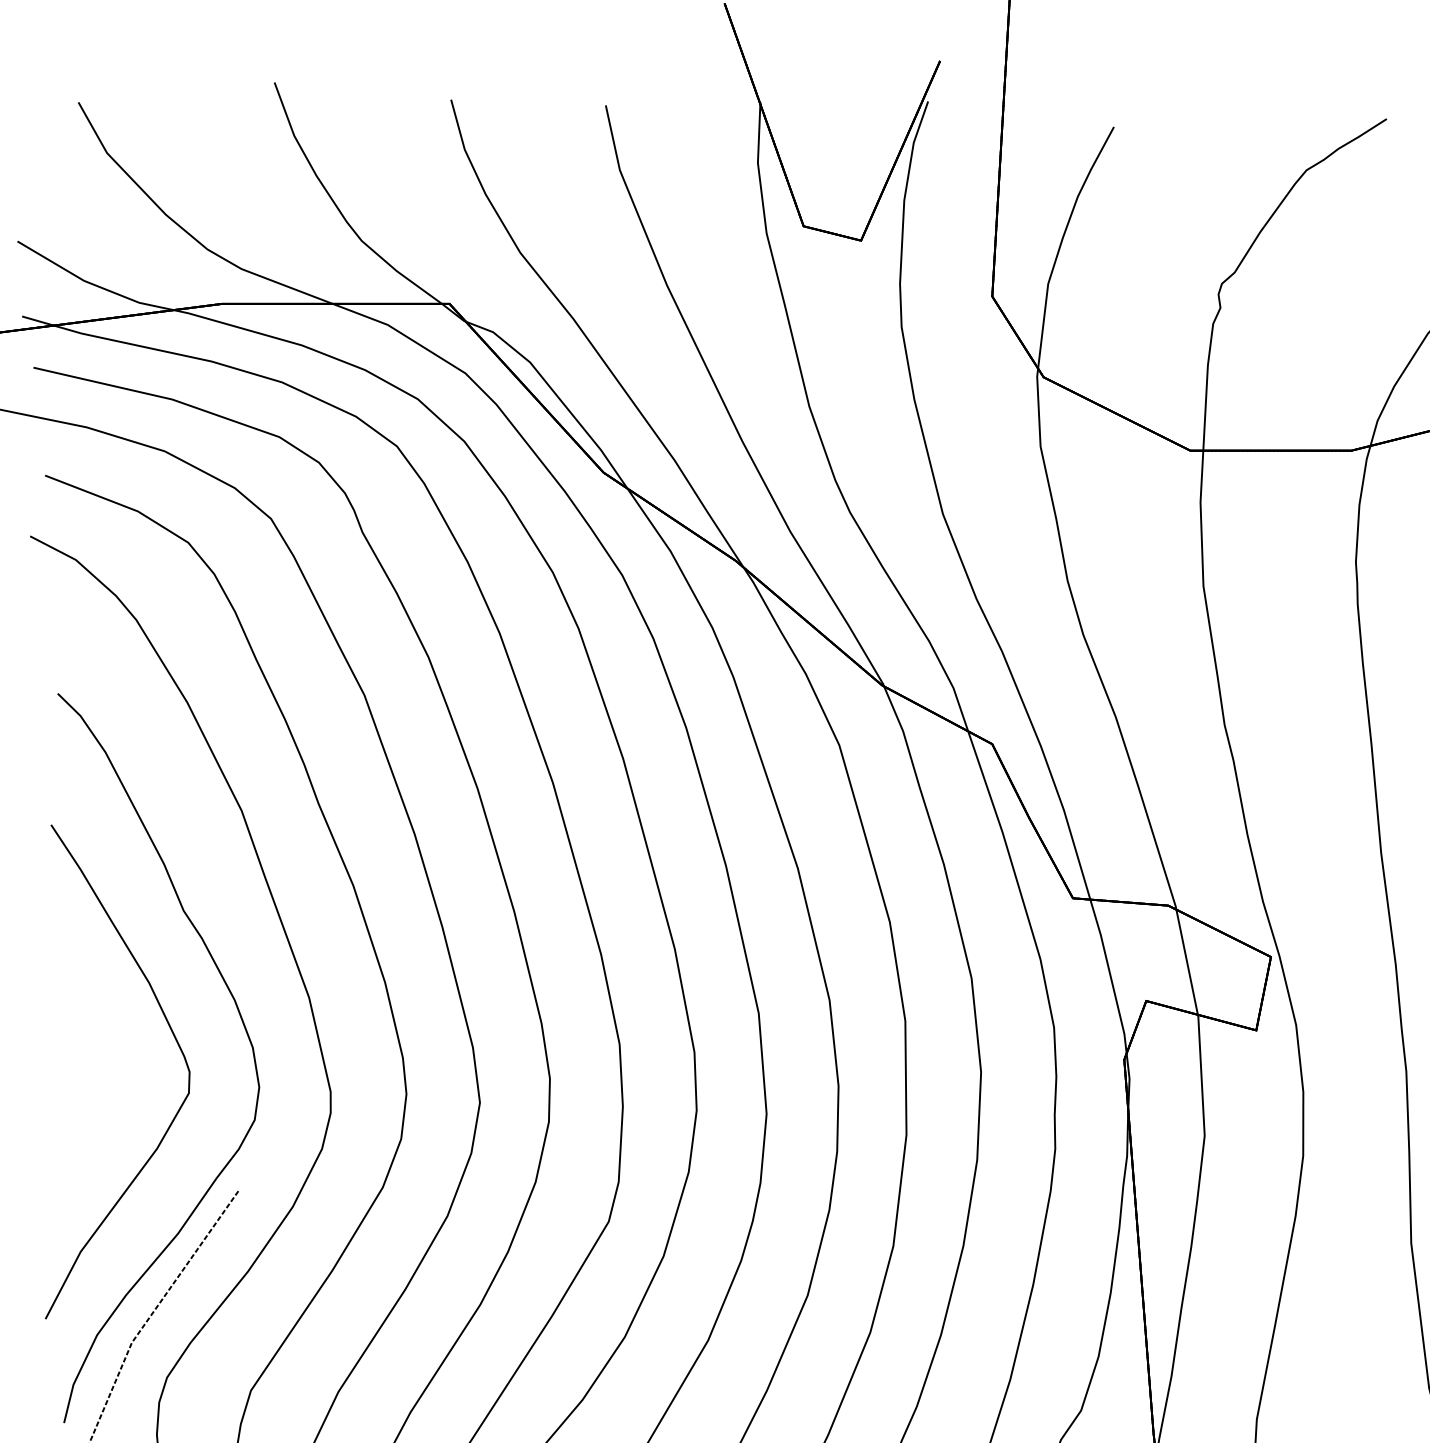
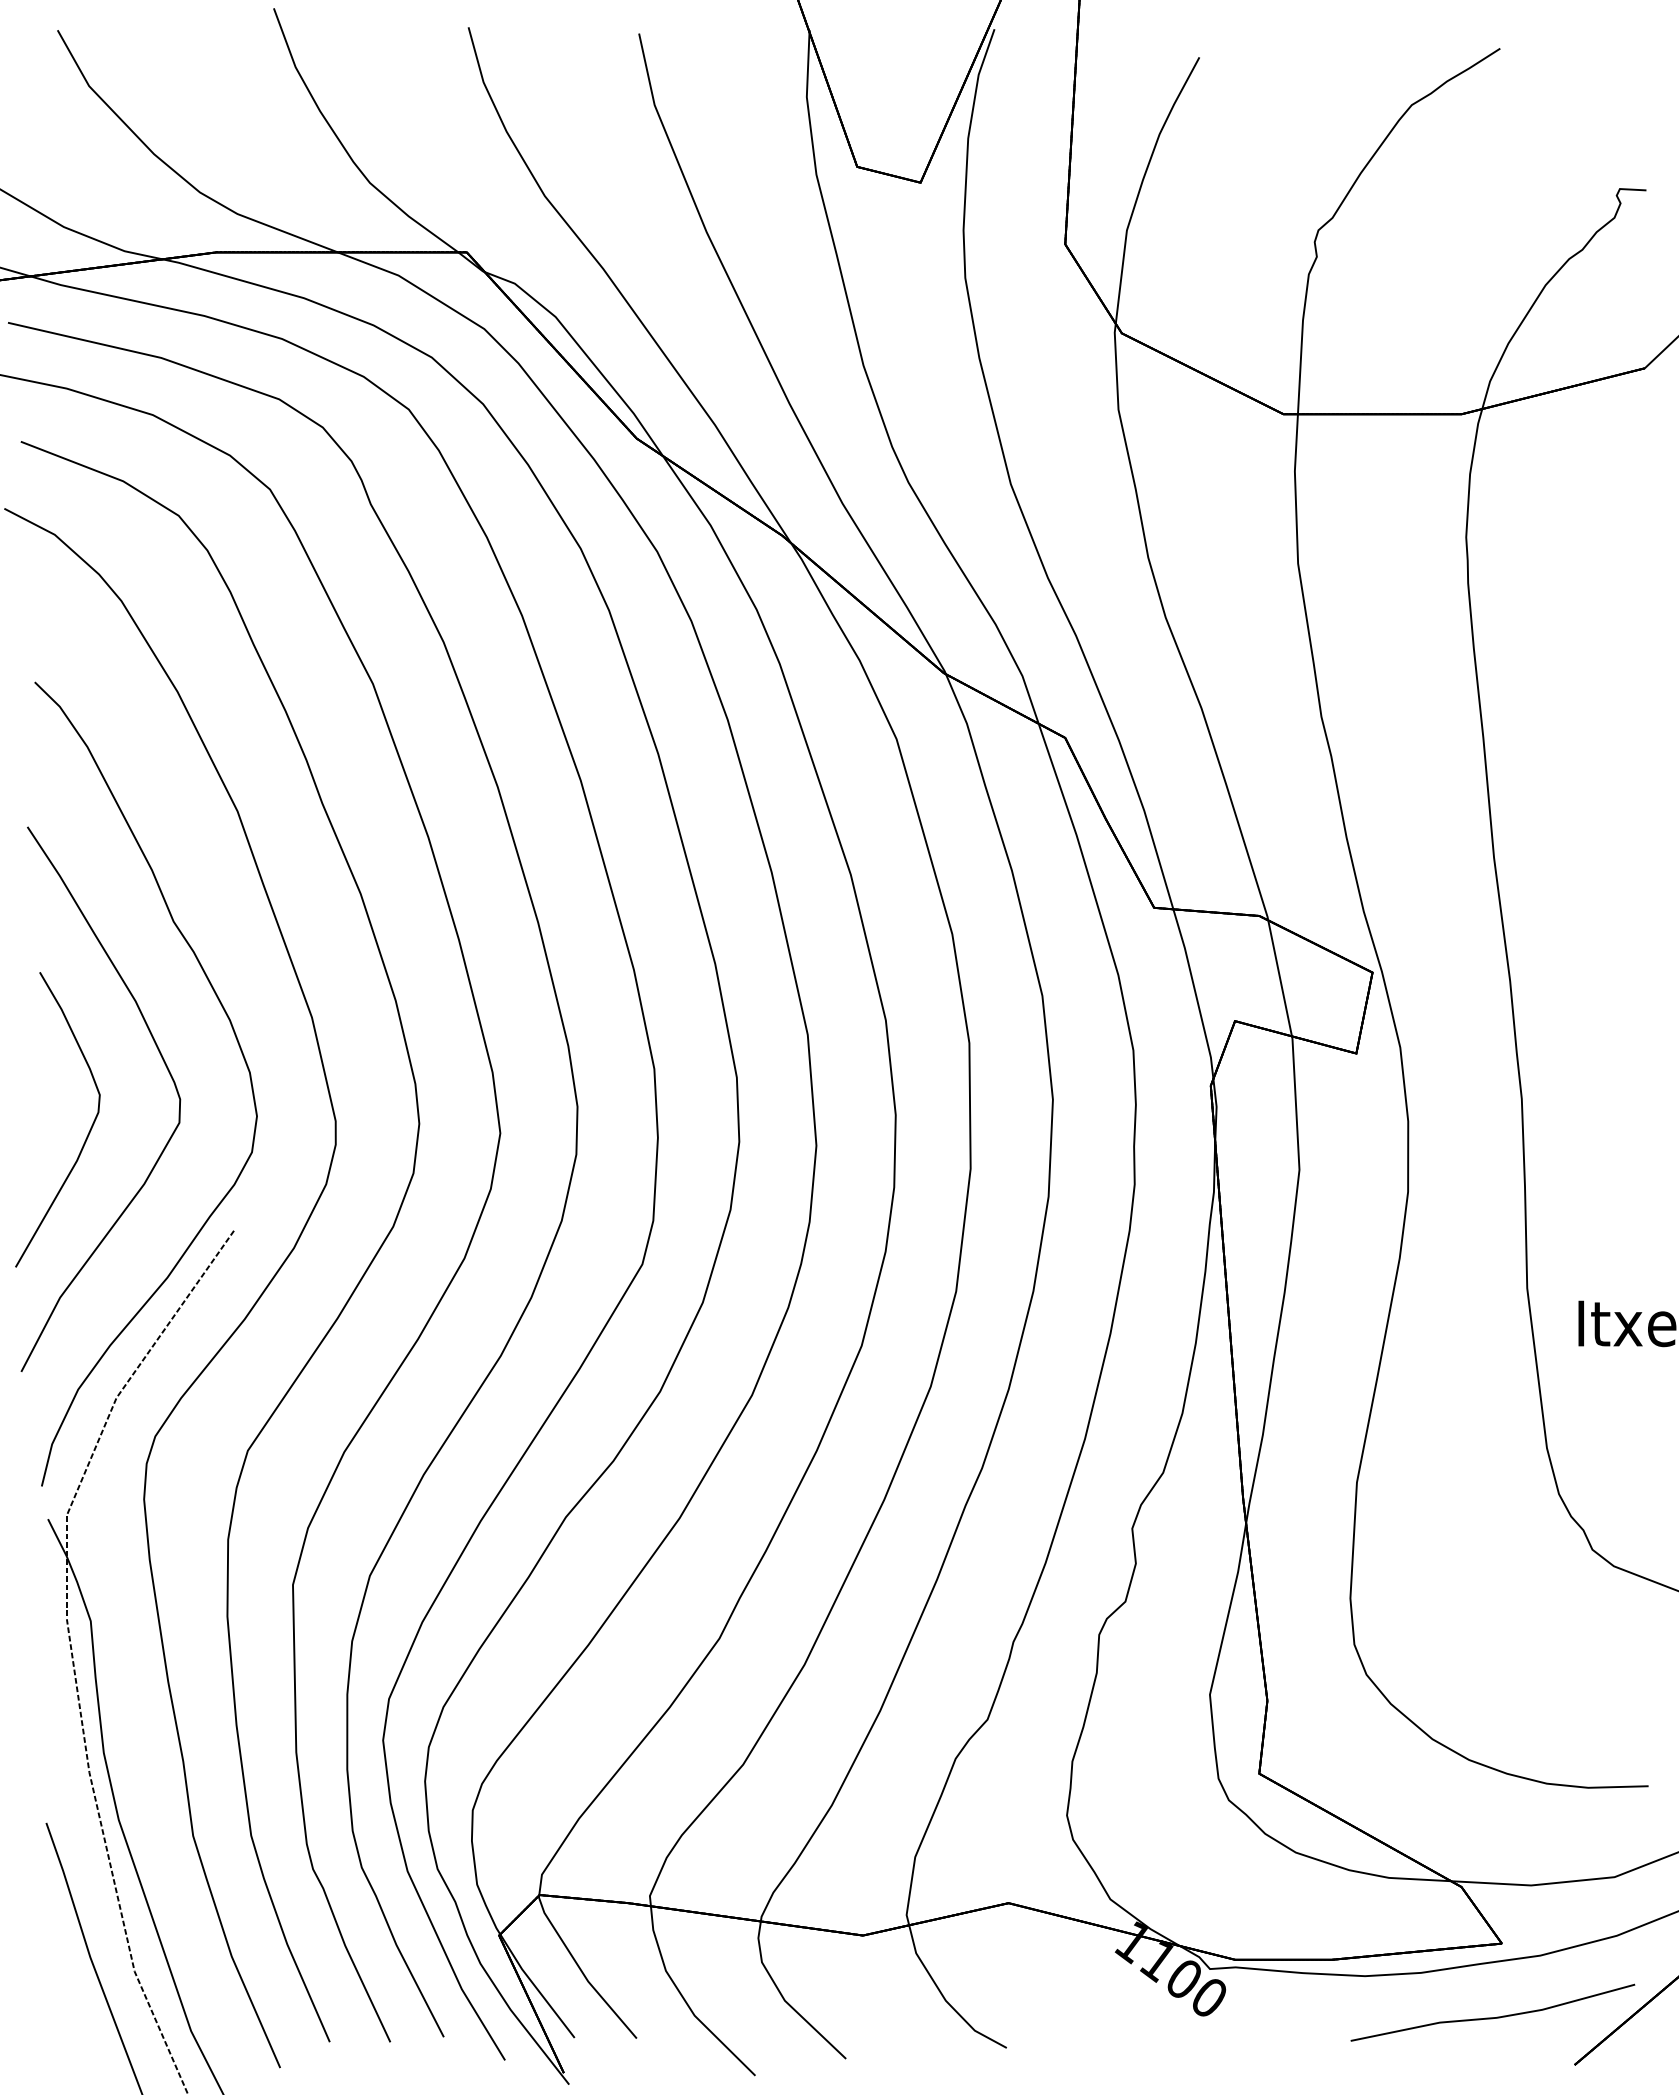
curve: (107, 1099) -> (89, 1129), added

